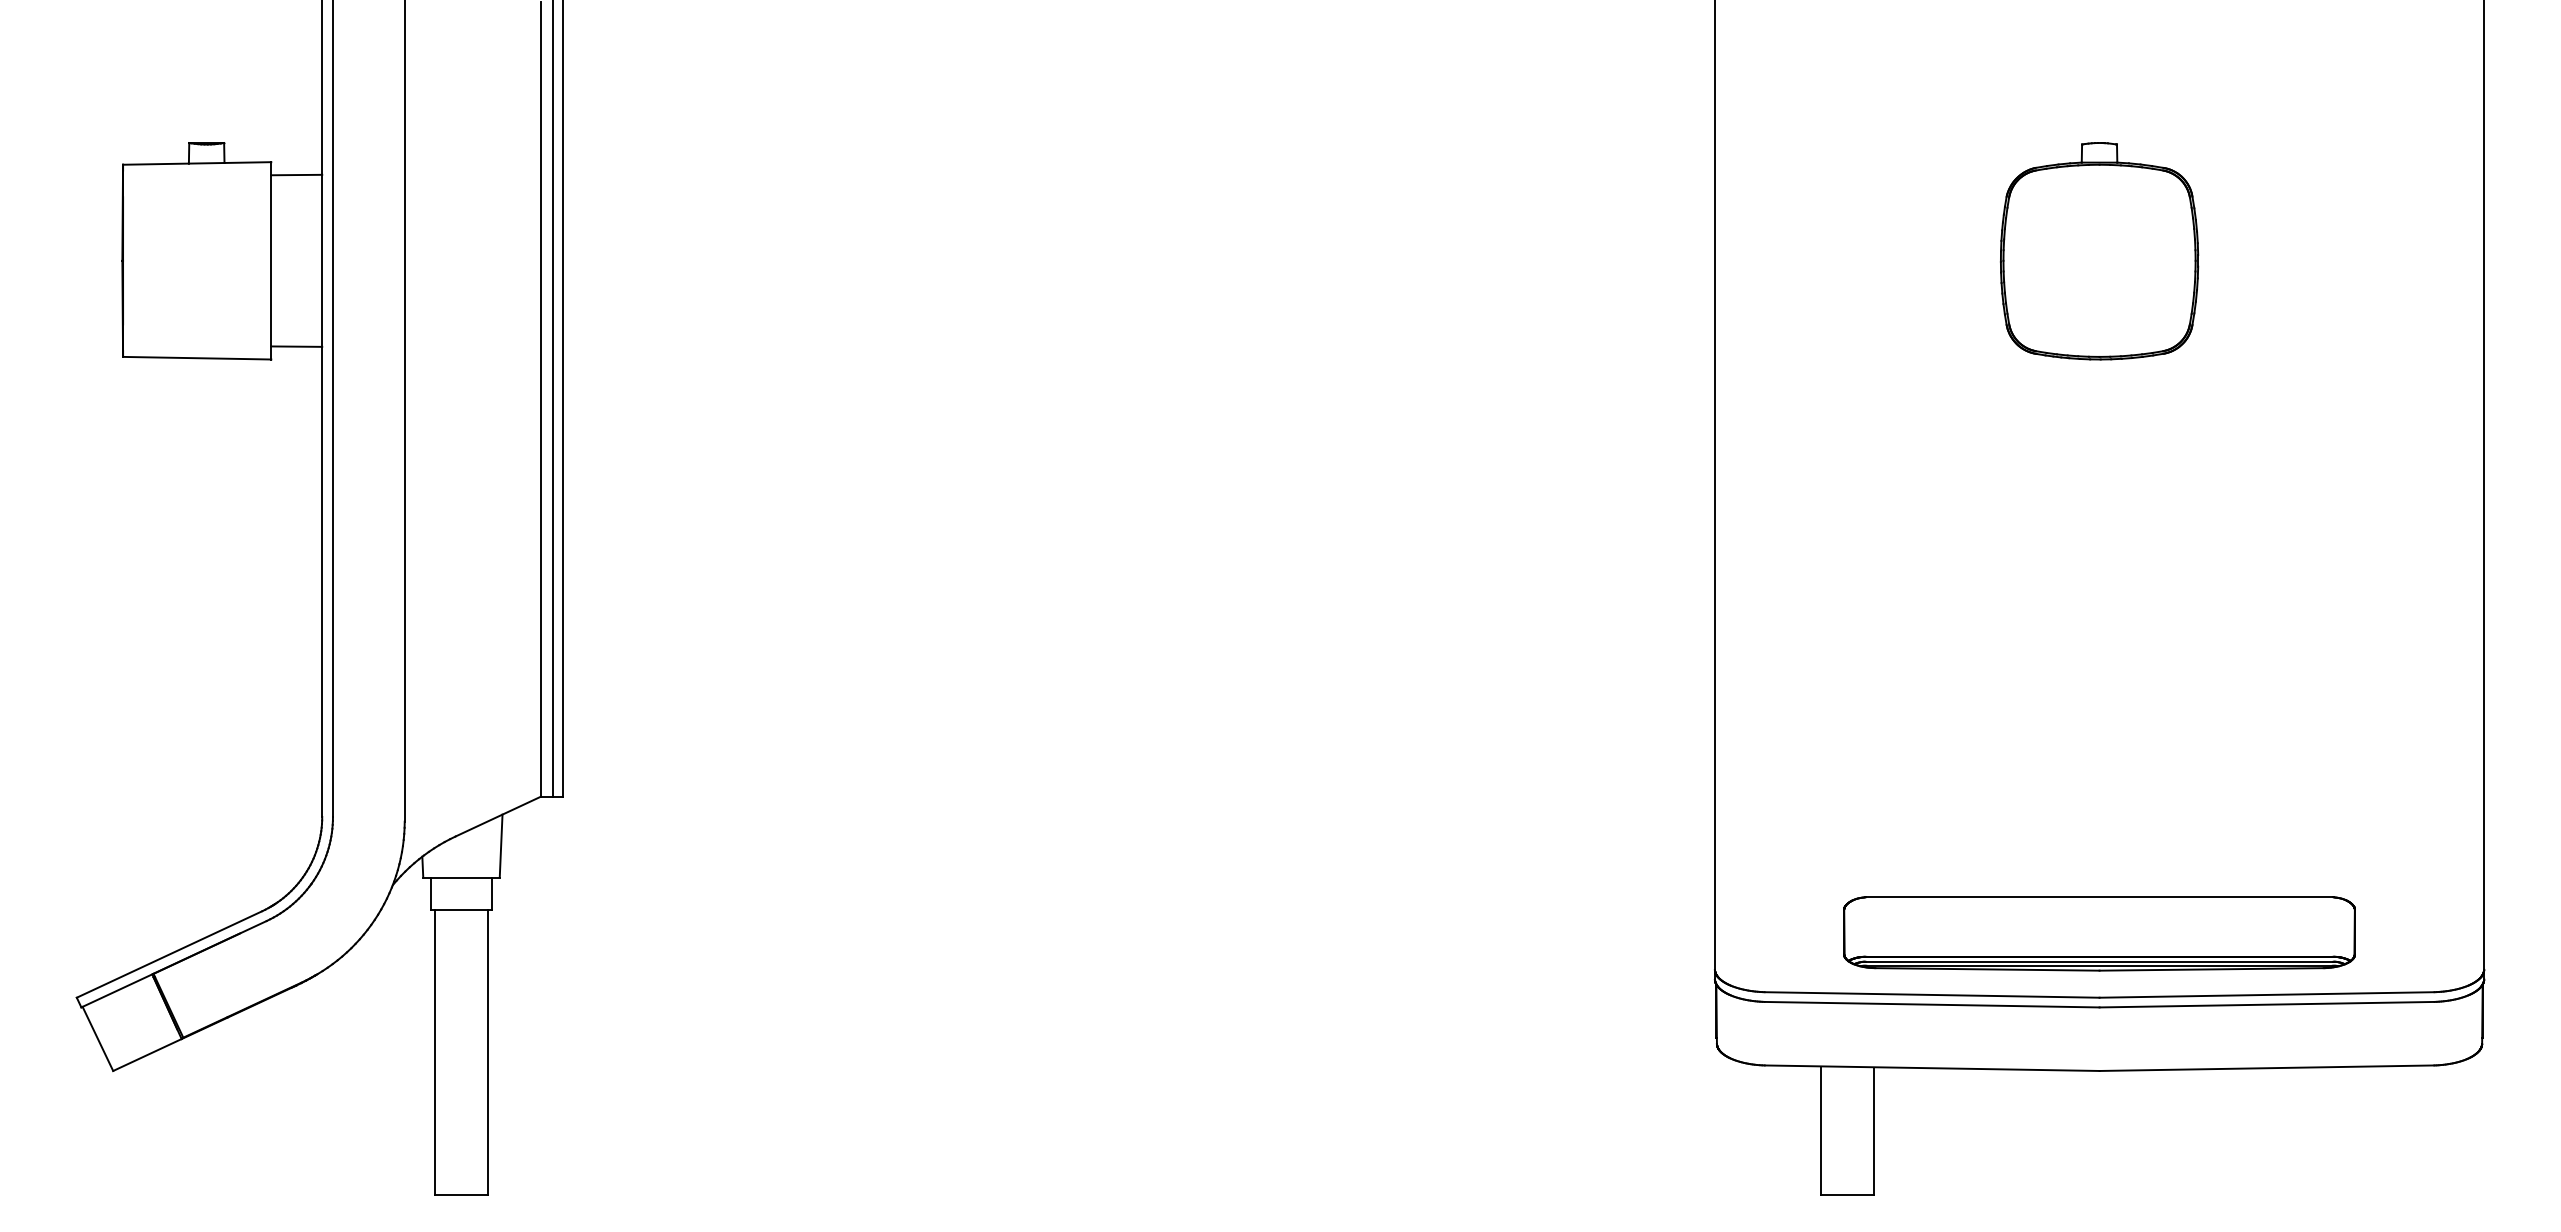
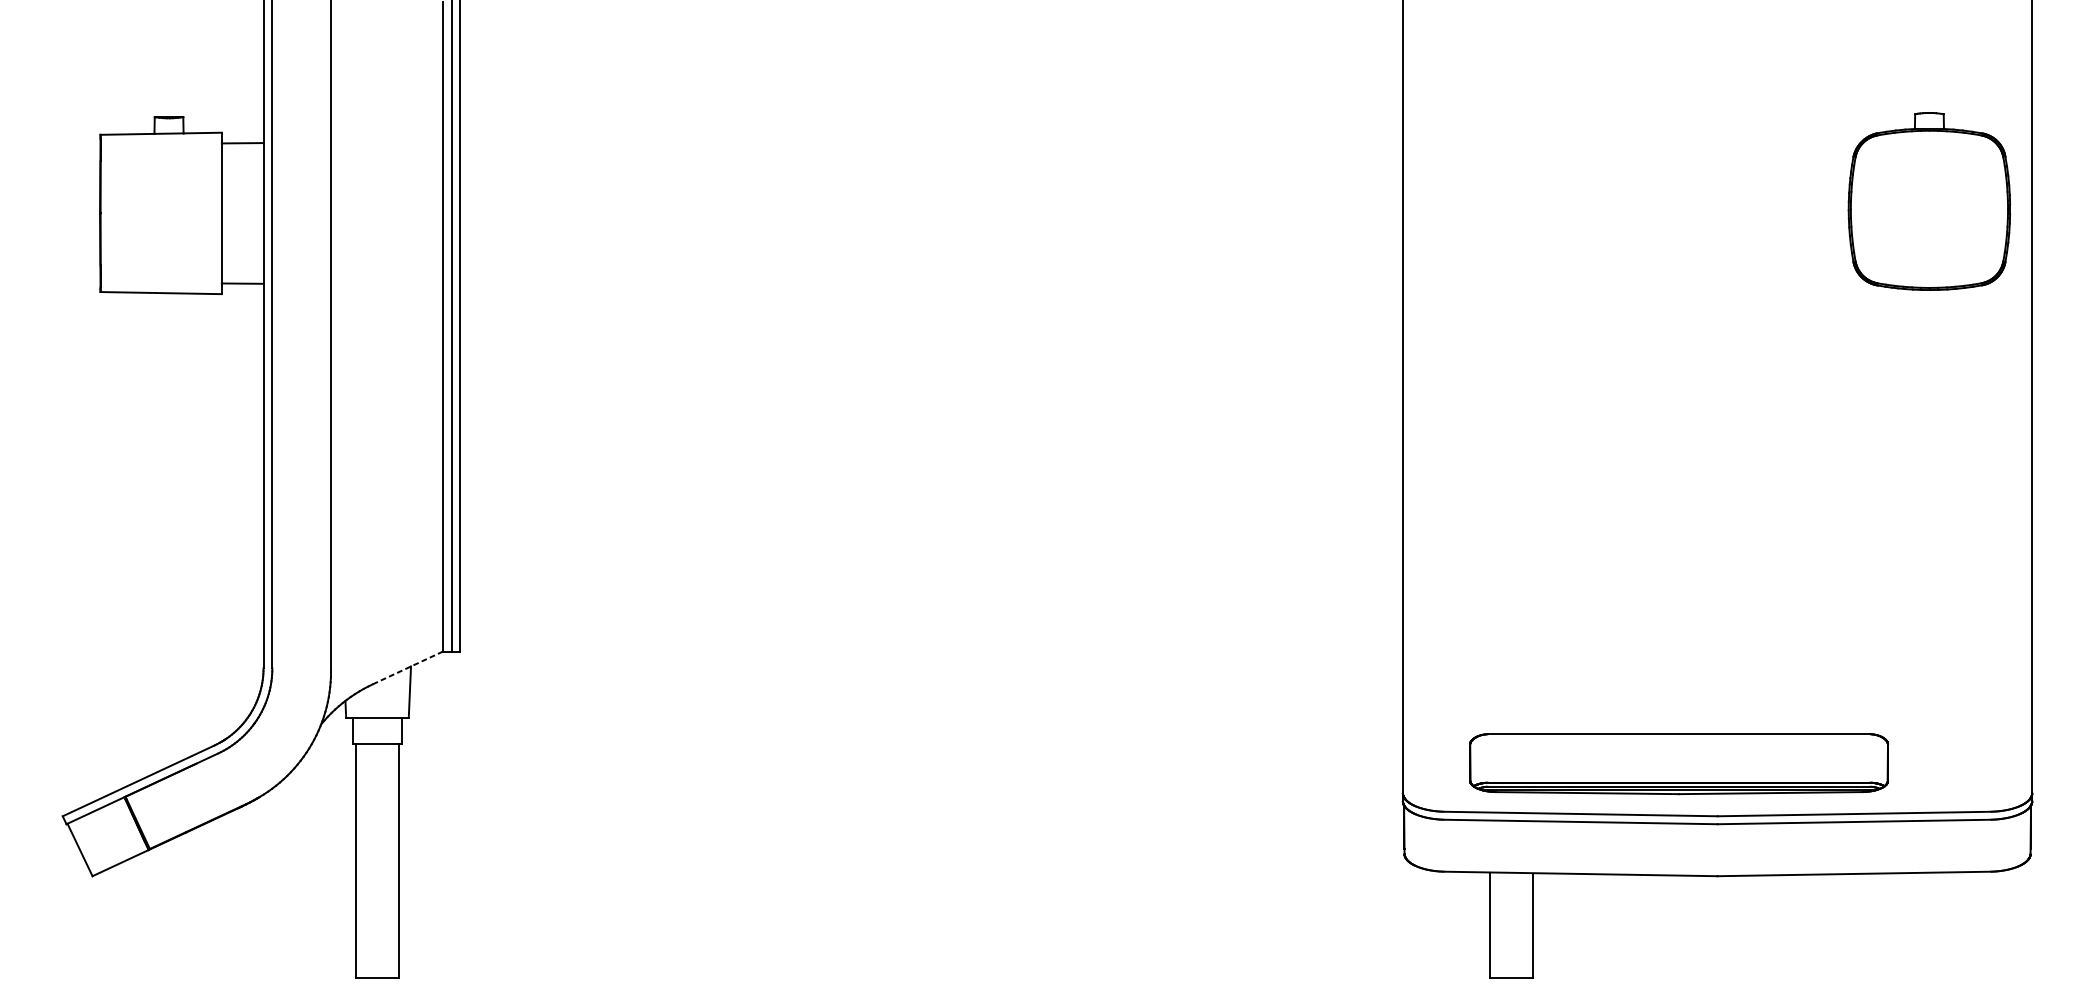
part: (2099, 251) -> (1929, 201), moved
line: (498, 816) -> (407, 668), solid -> dashed
part: (2099, 933) -> (1679, 763), moved

